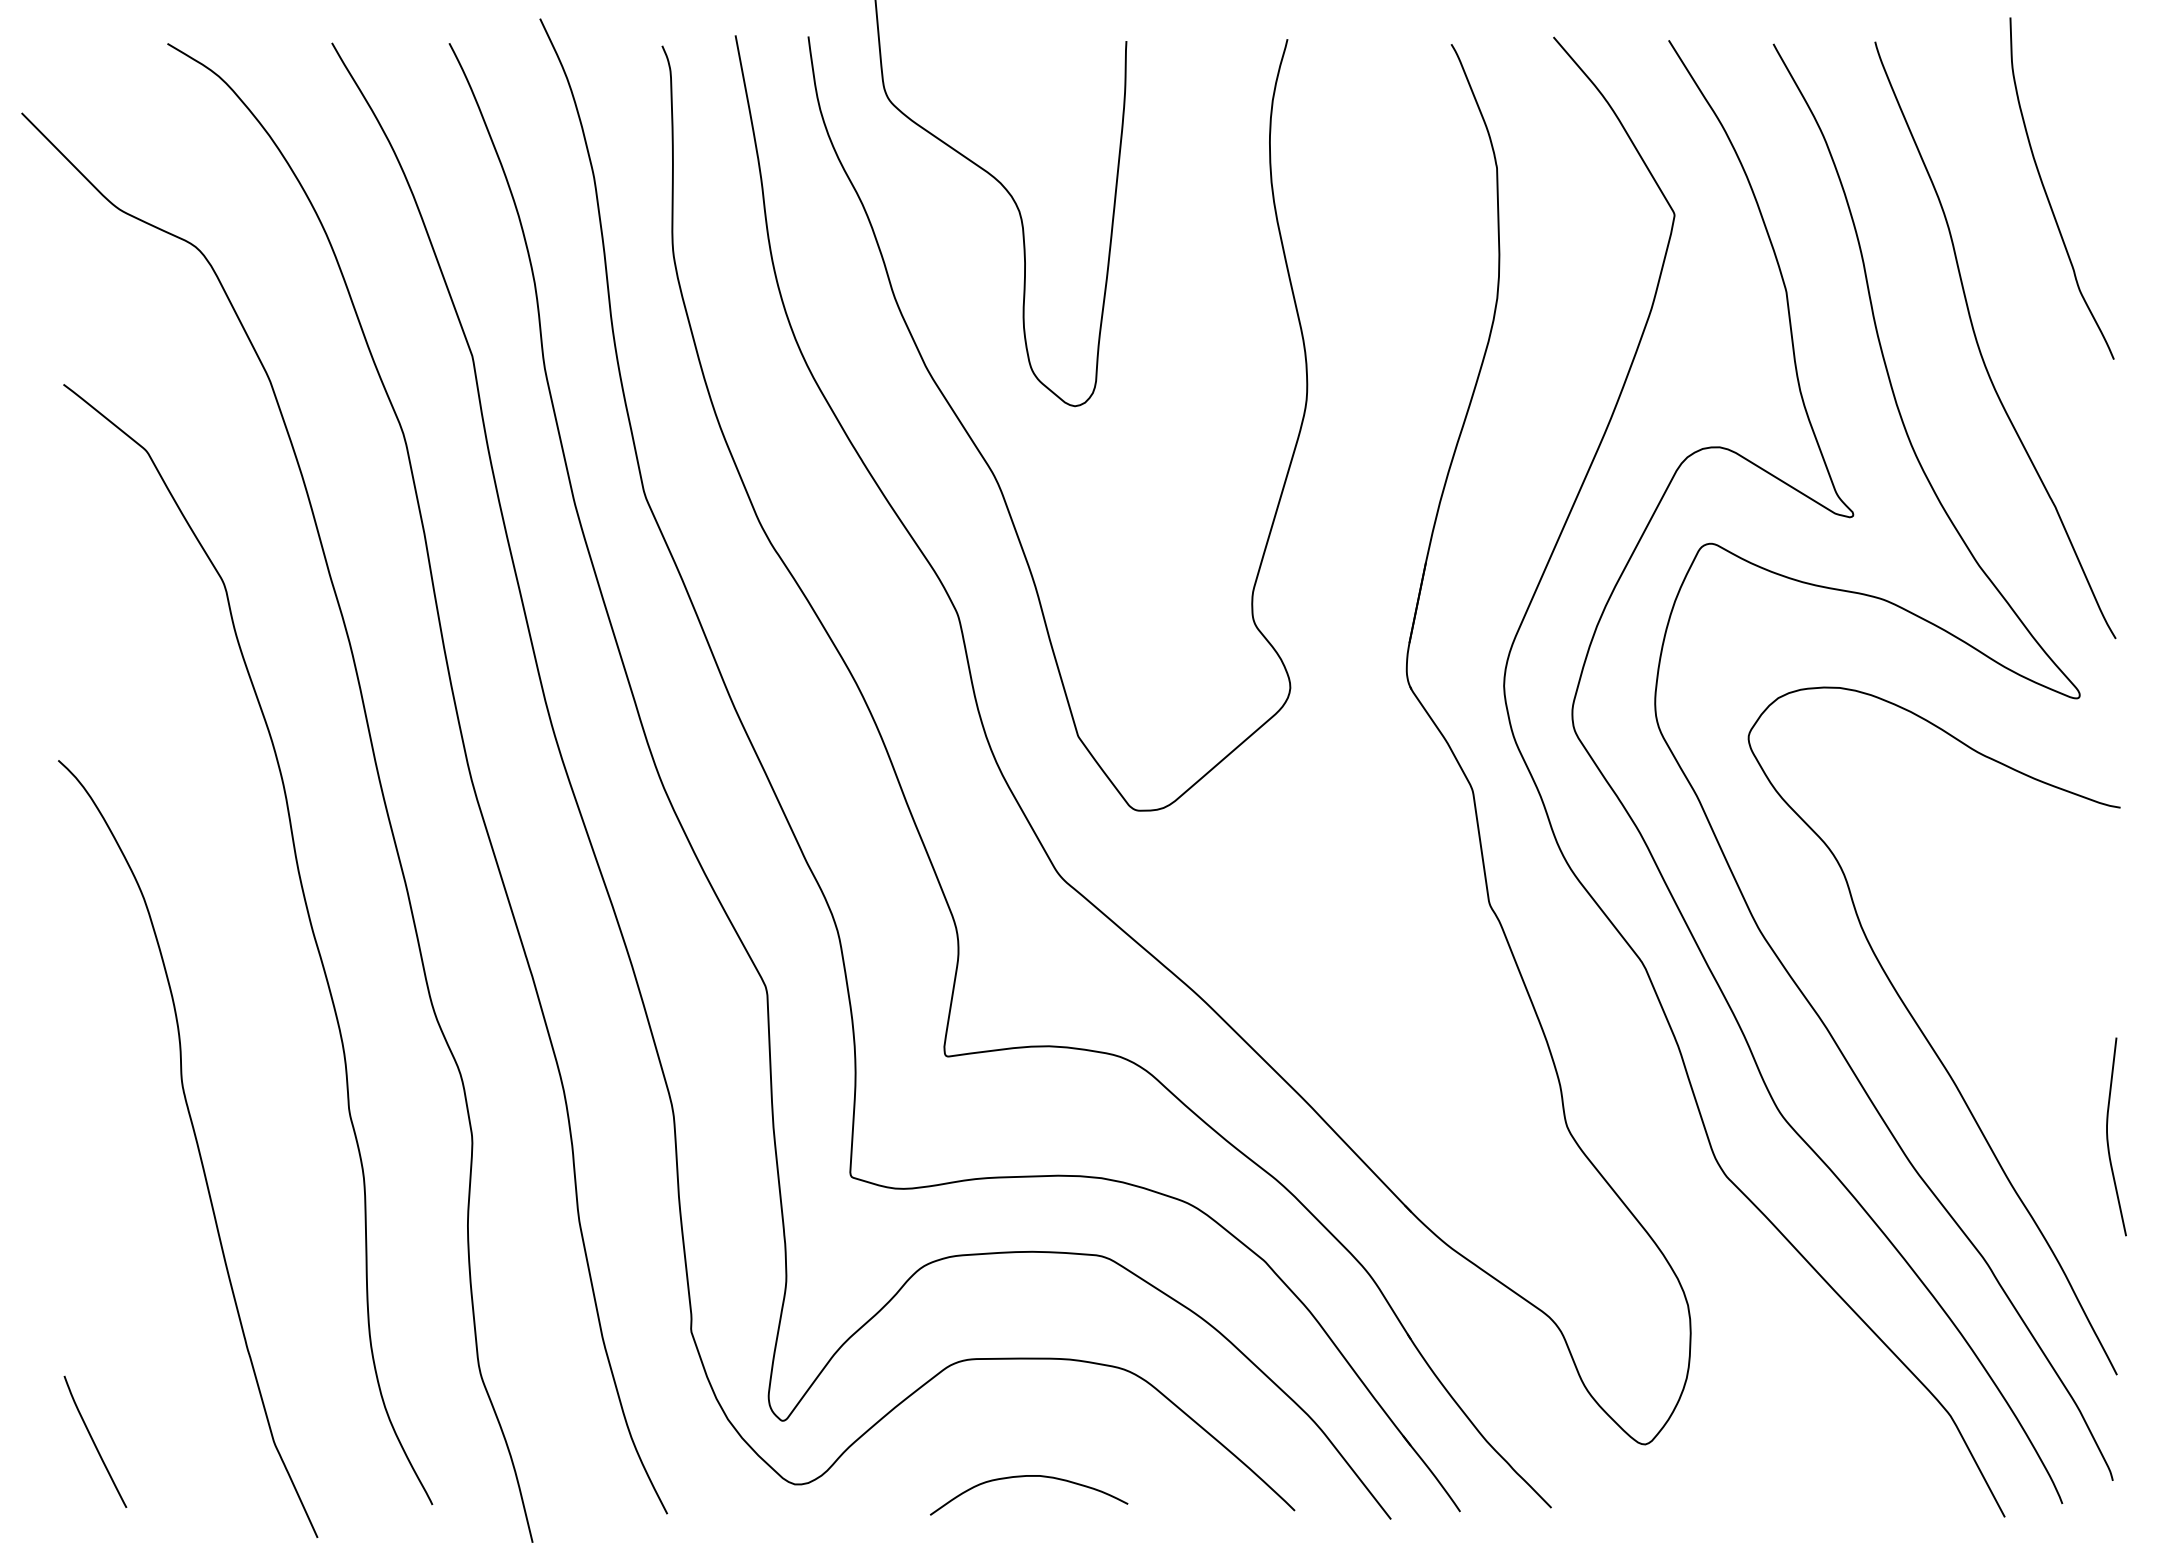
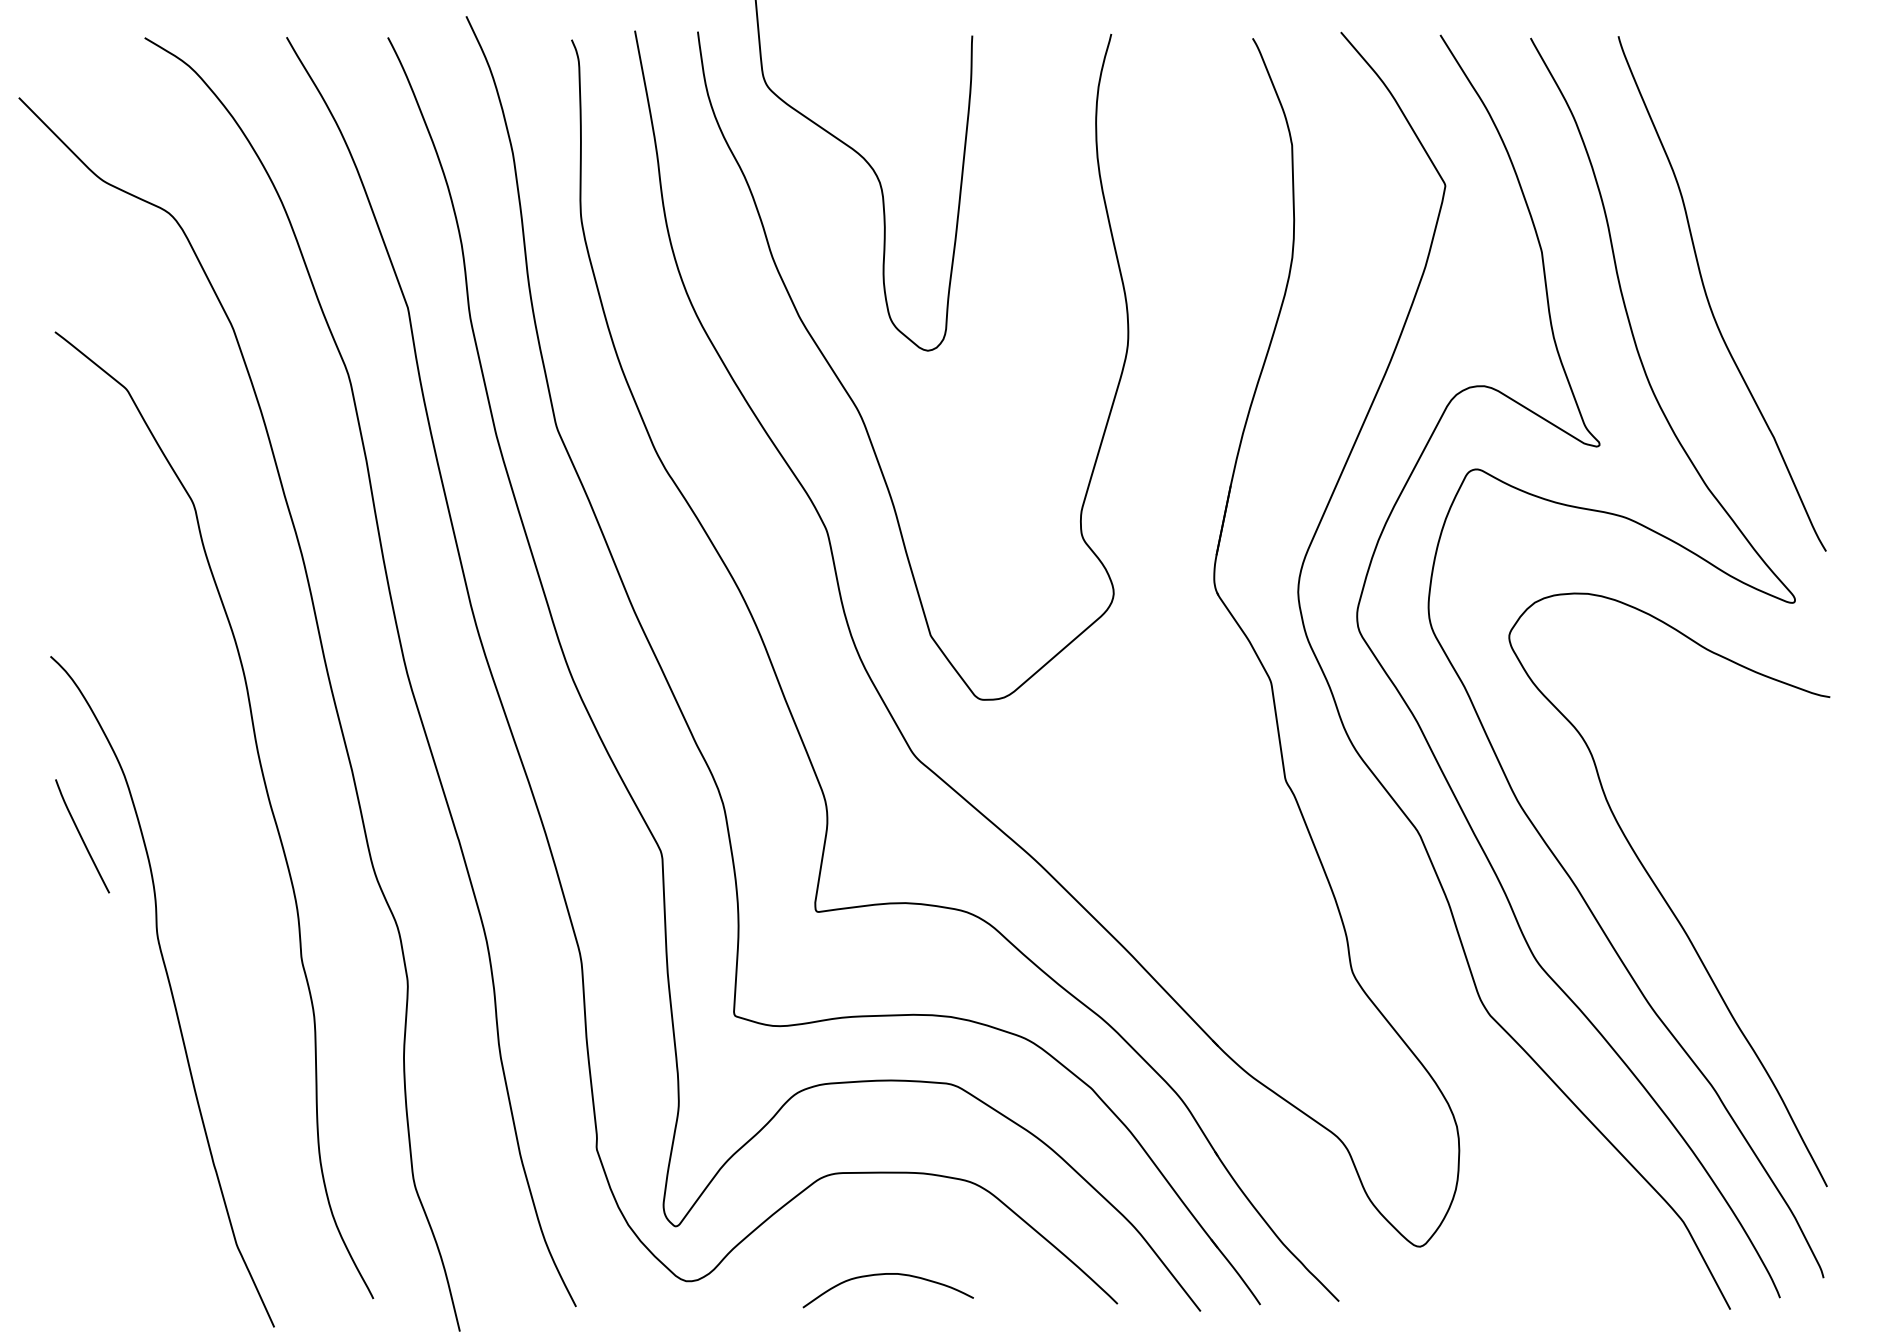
curve: (2047, 194) -> (1767, 168), removed
curve: (2108, 1136) -> (1819, 980), removed
curve: (94, 1441) -> (81, 835), moved

